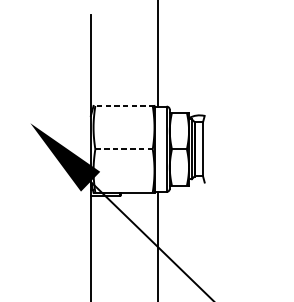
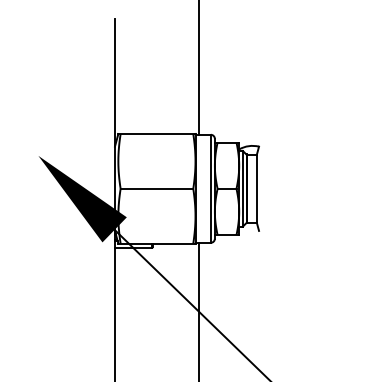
line: (123, 105) -> (156, 133), dashed -> solid
line: (124, 149) -> (157, 188), dashed -> solid

